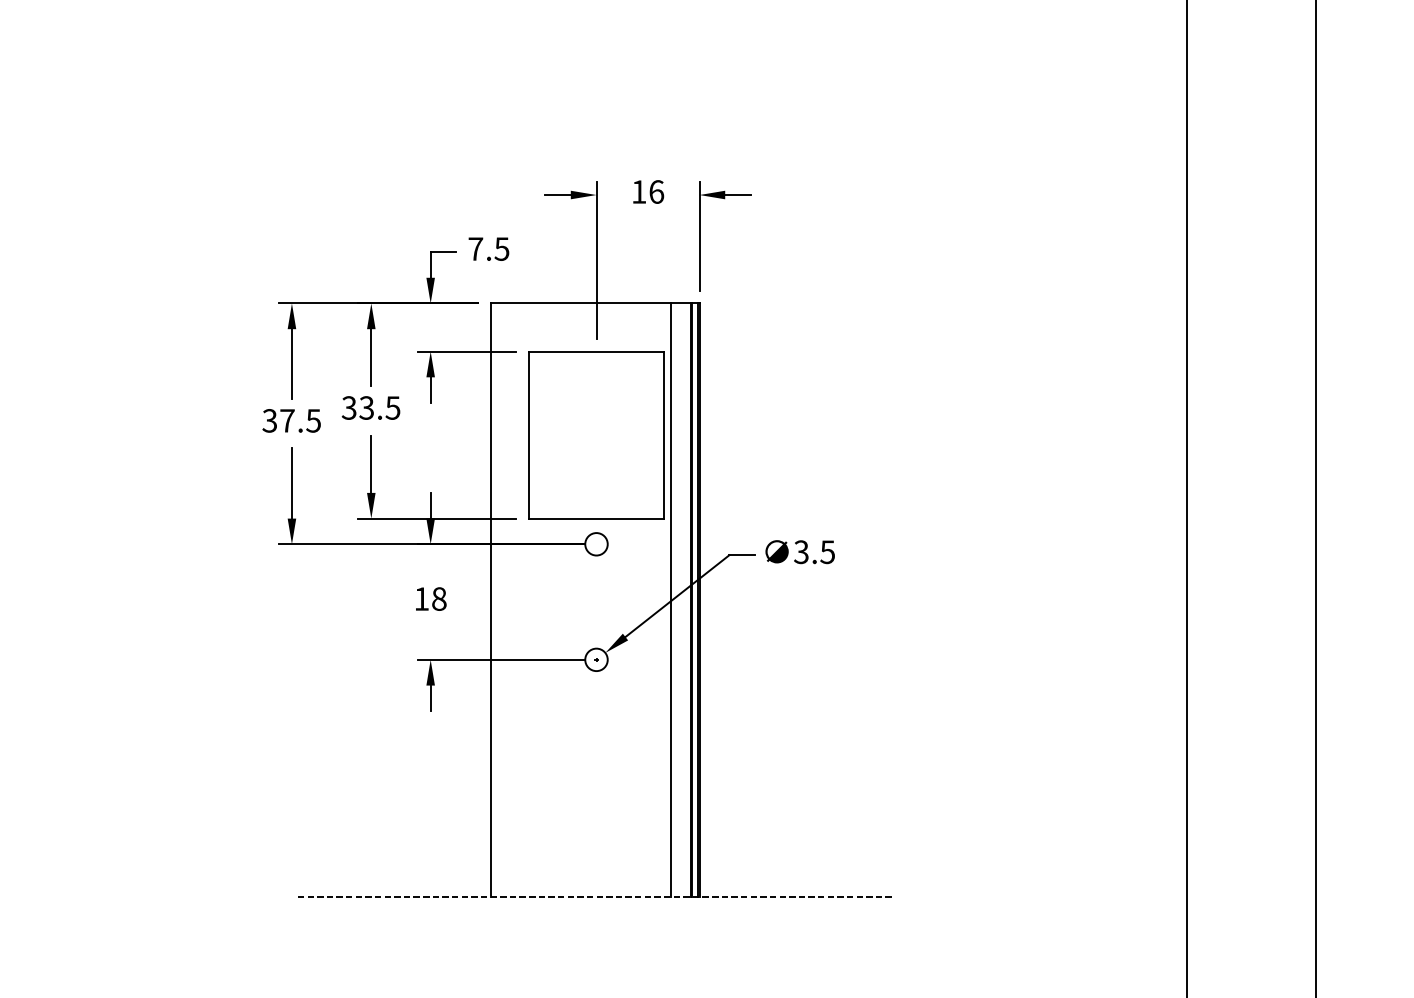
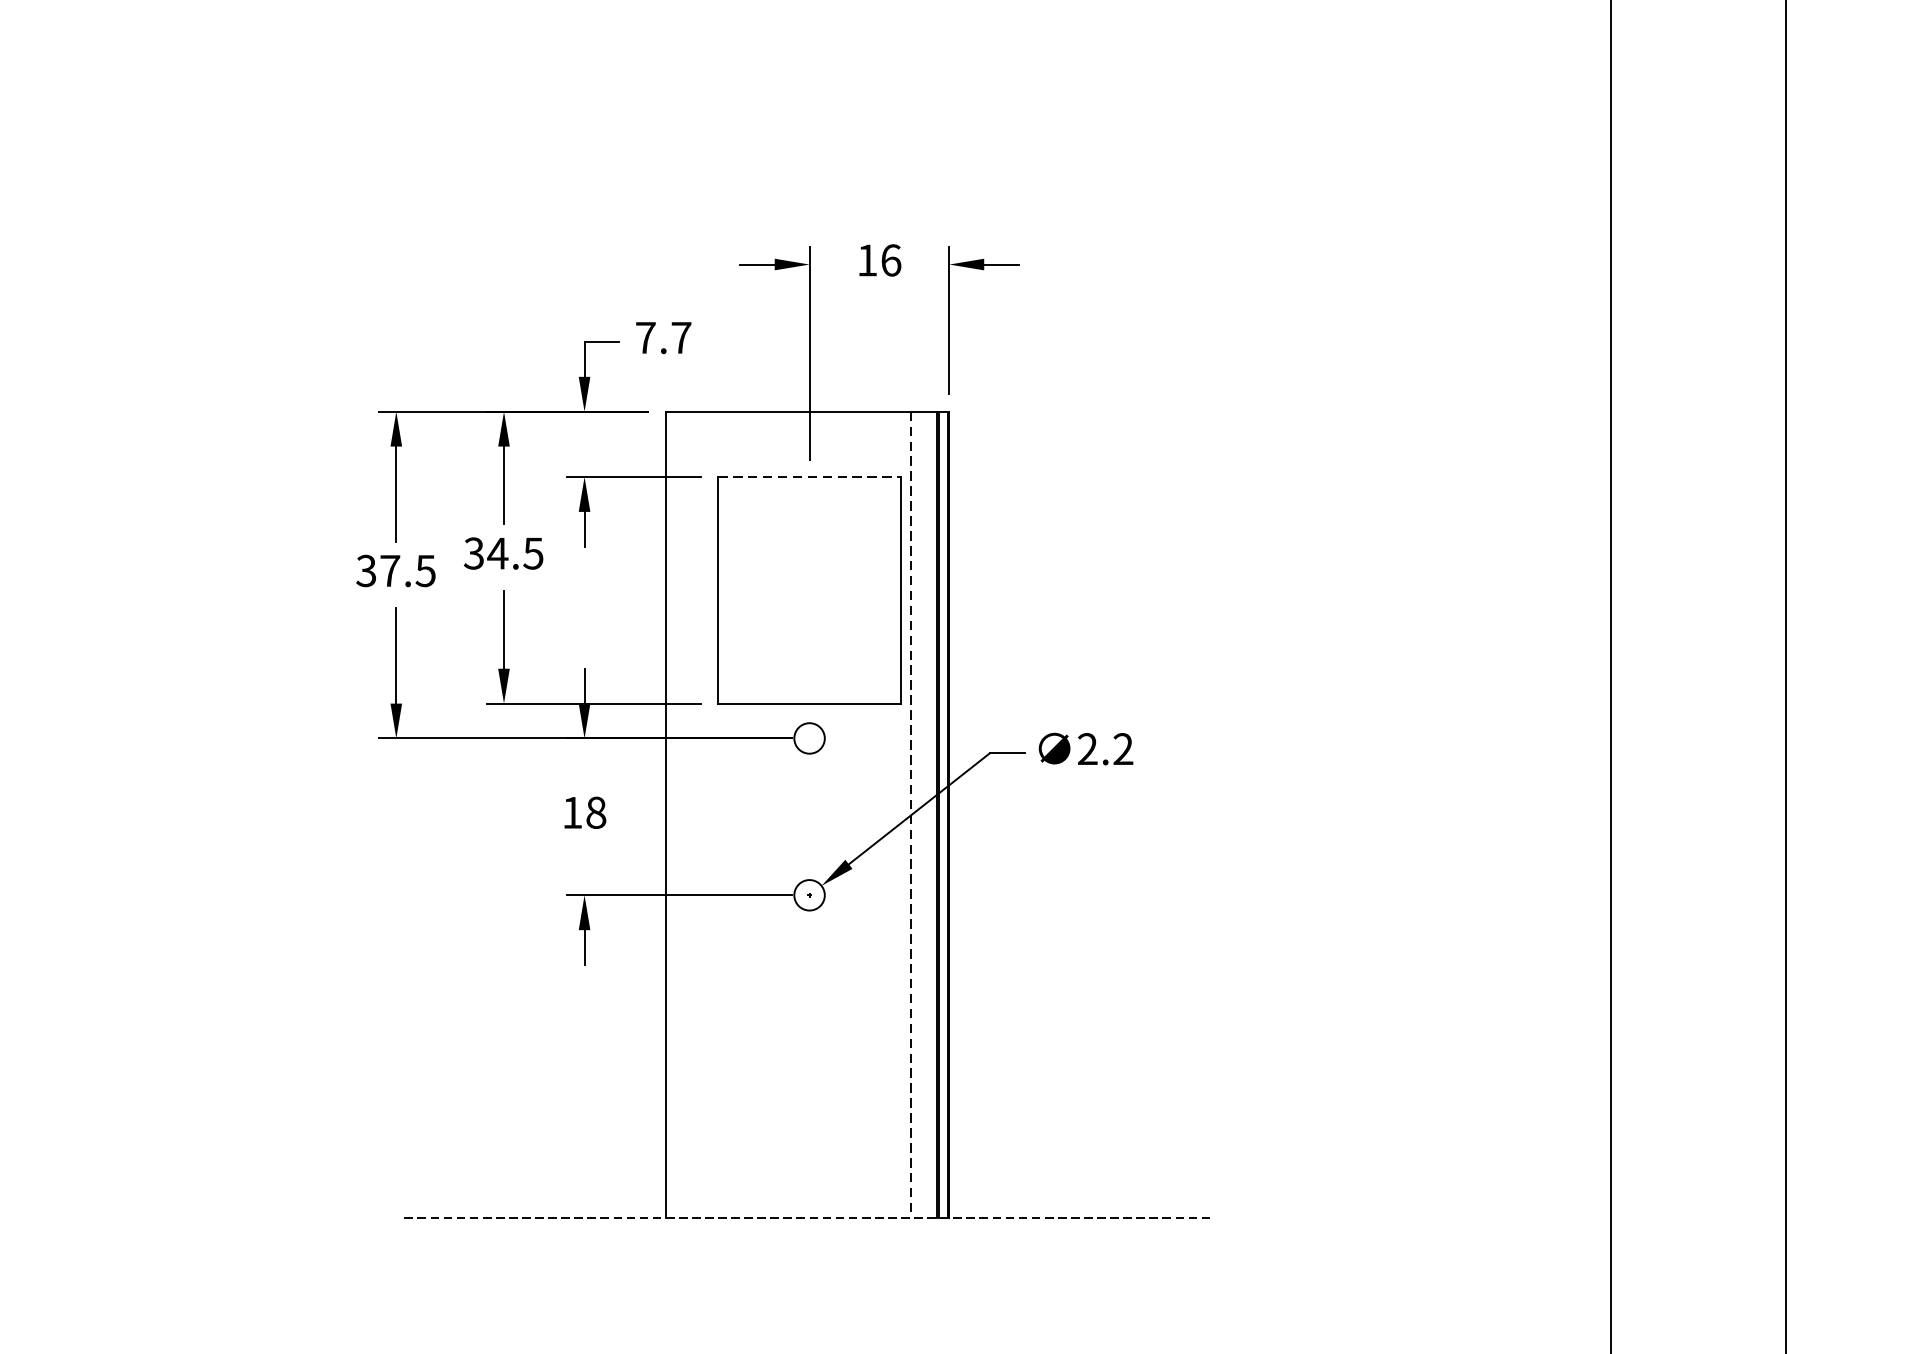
text: (501, 248) -> (680, 337), 7.5 -> 7.7
line: (597, 351) -> (810, 476), solid -> dashed
text: (366, 407) -> (497, 552), 33.5 -> 34.5
text: (814, 552) -> (1105, 749), 3.5 -> 2.2
line: (670, 600) -> (909, 814), solid -> dashed

